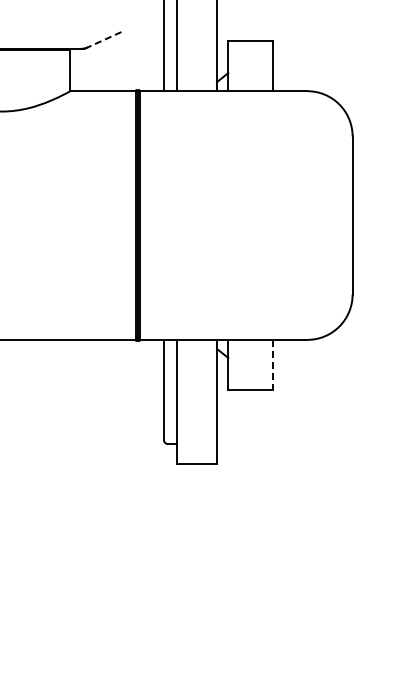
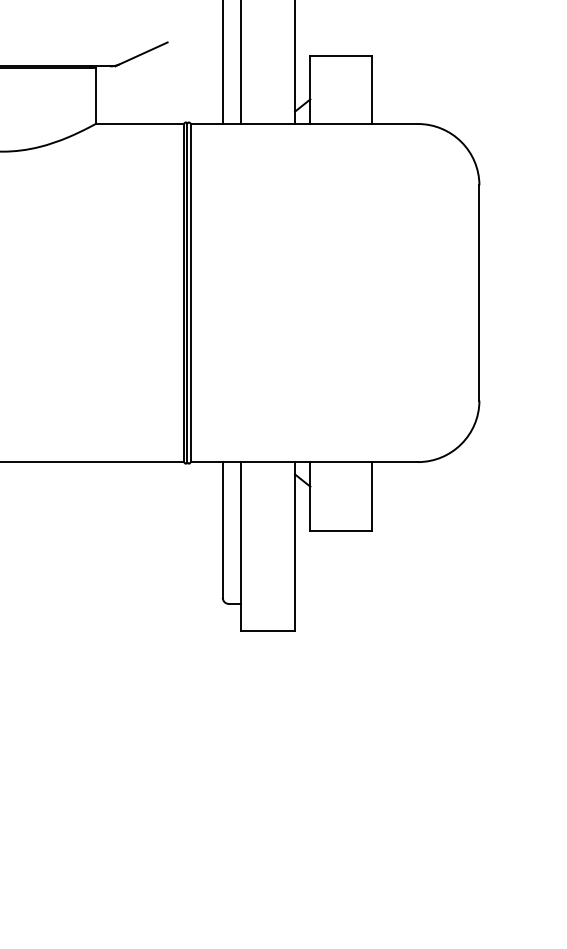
line: (104, 39) -> (142, 53), dashed -> solid
line: (273, 365) -> (371, 496), dashed -> solid

